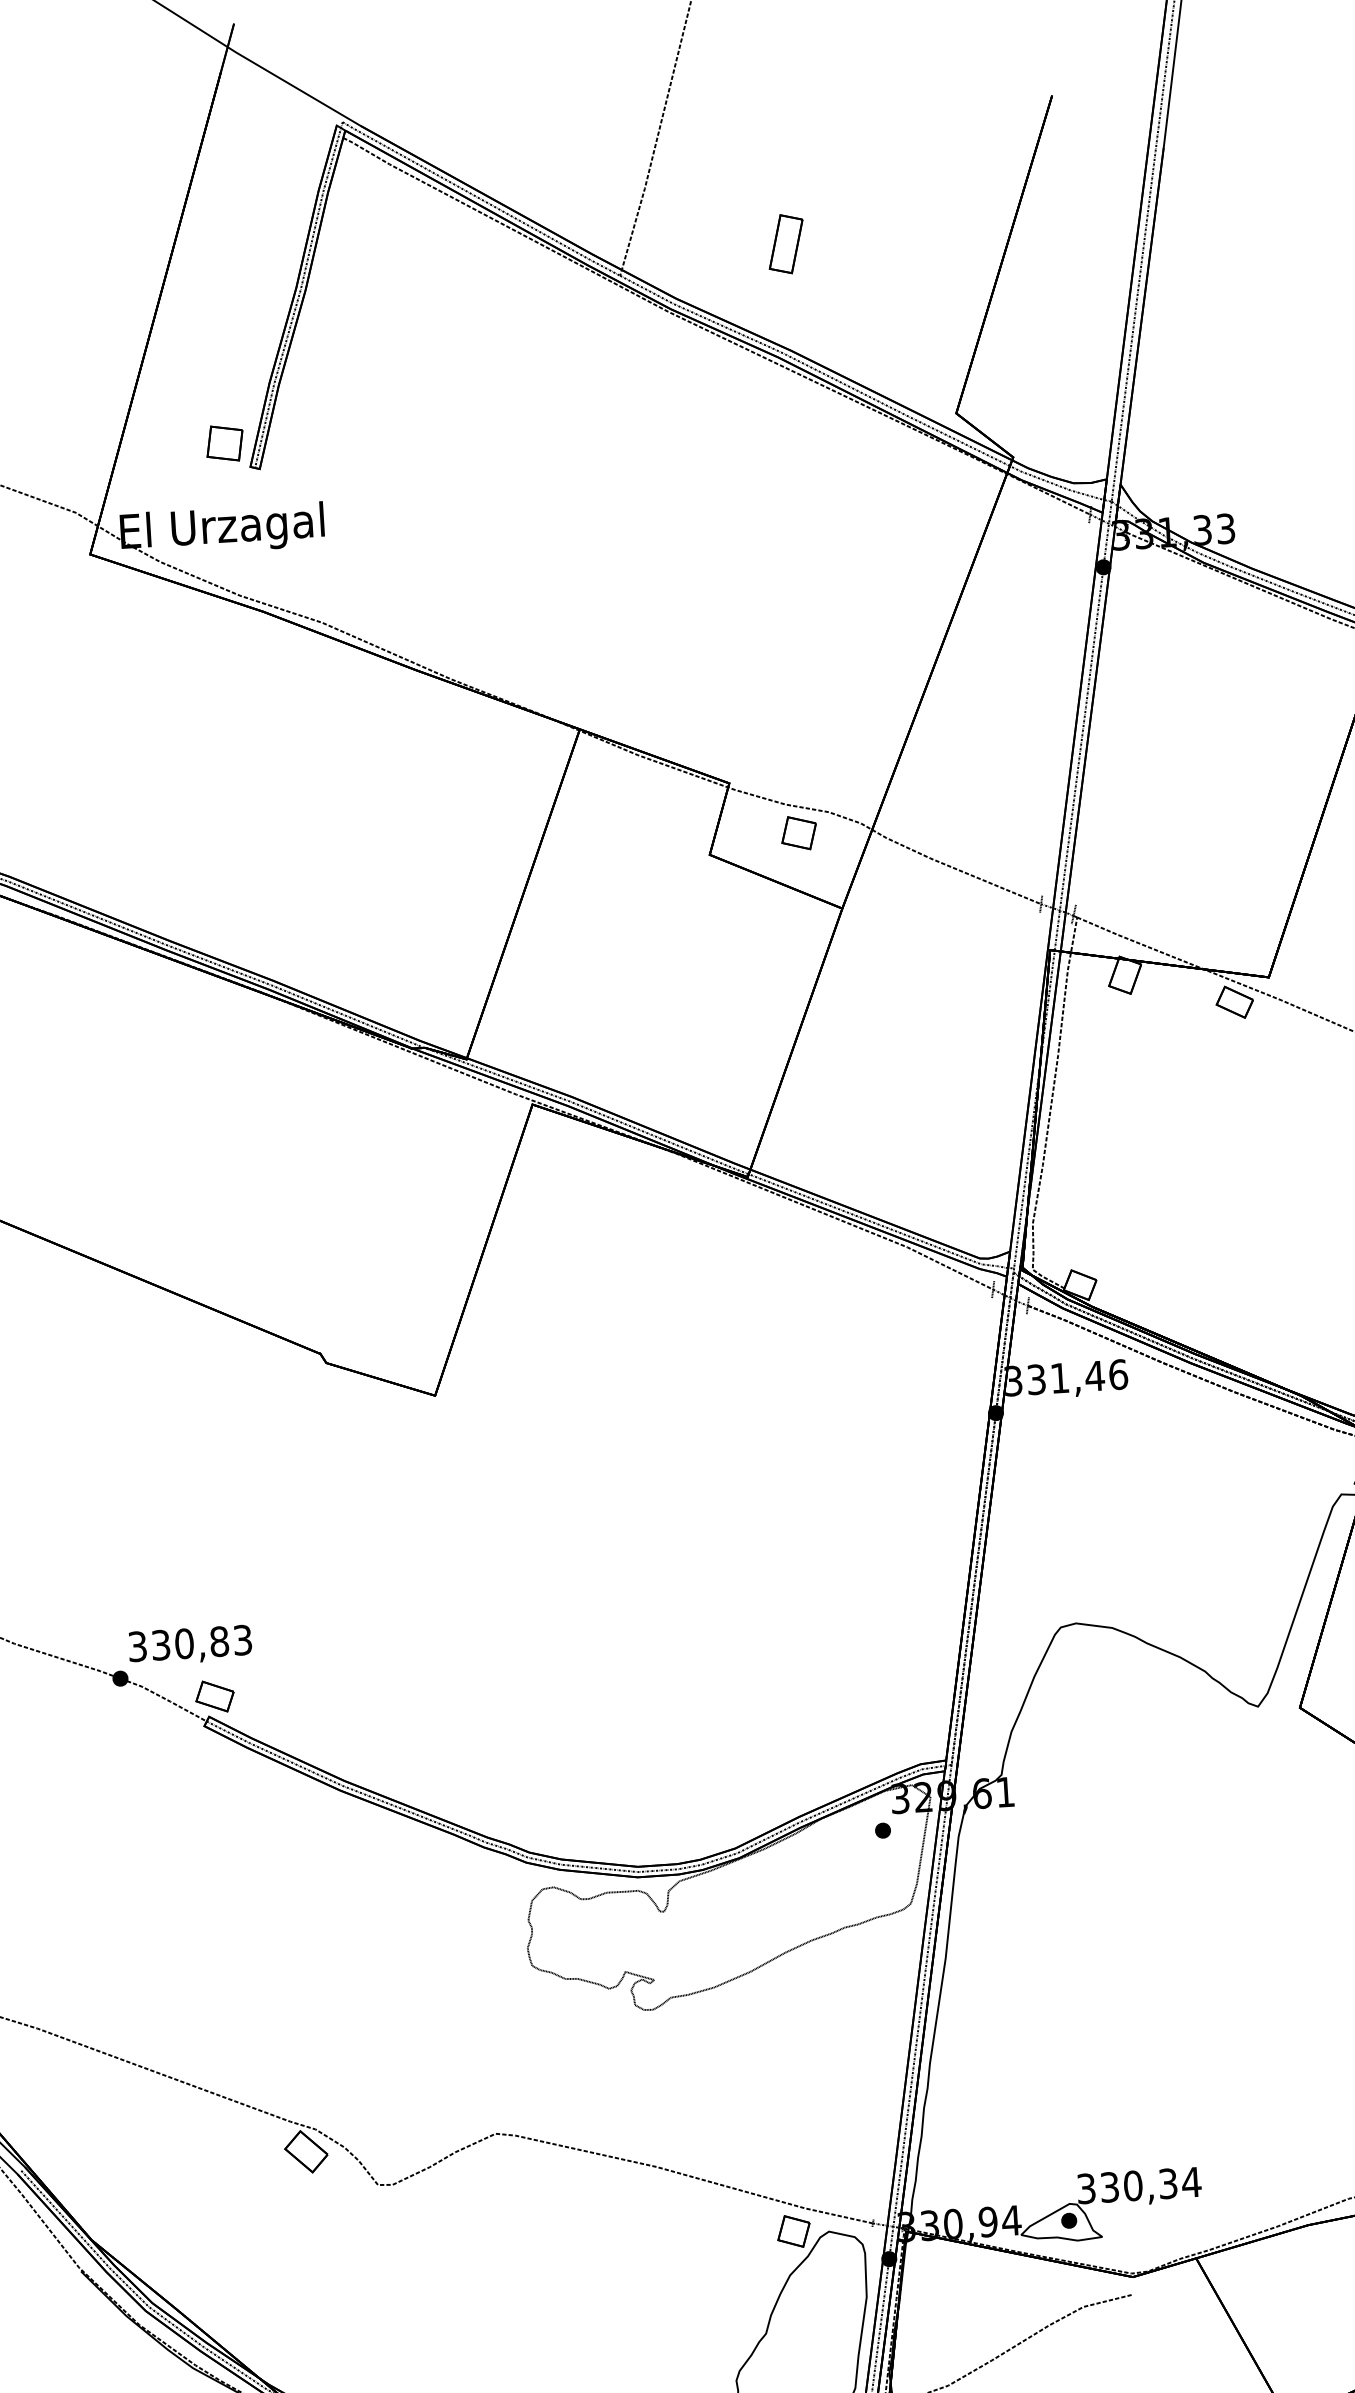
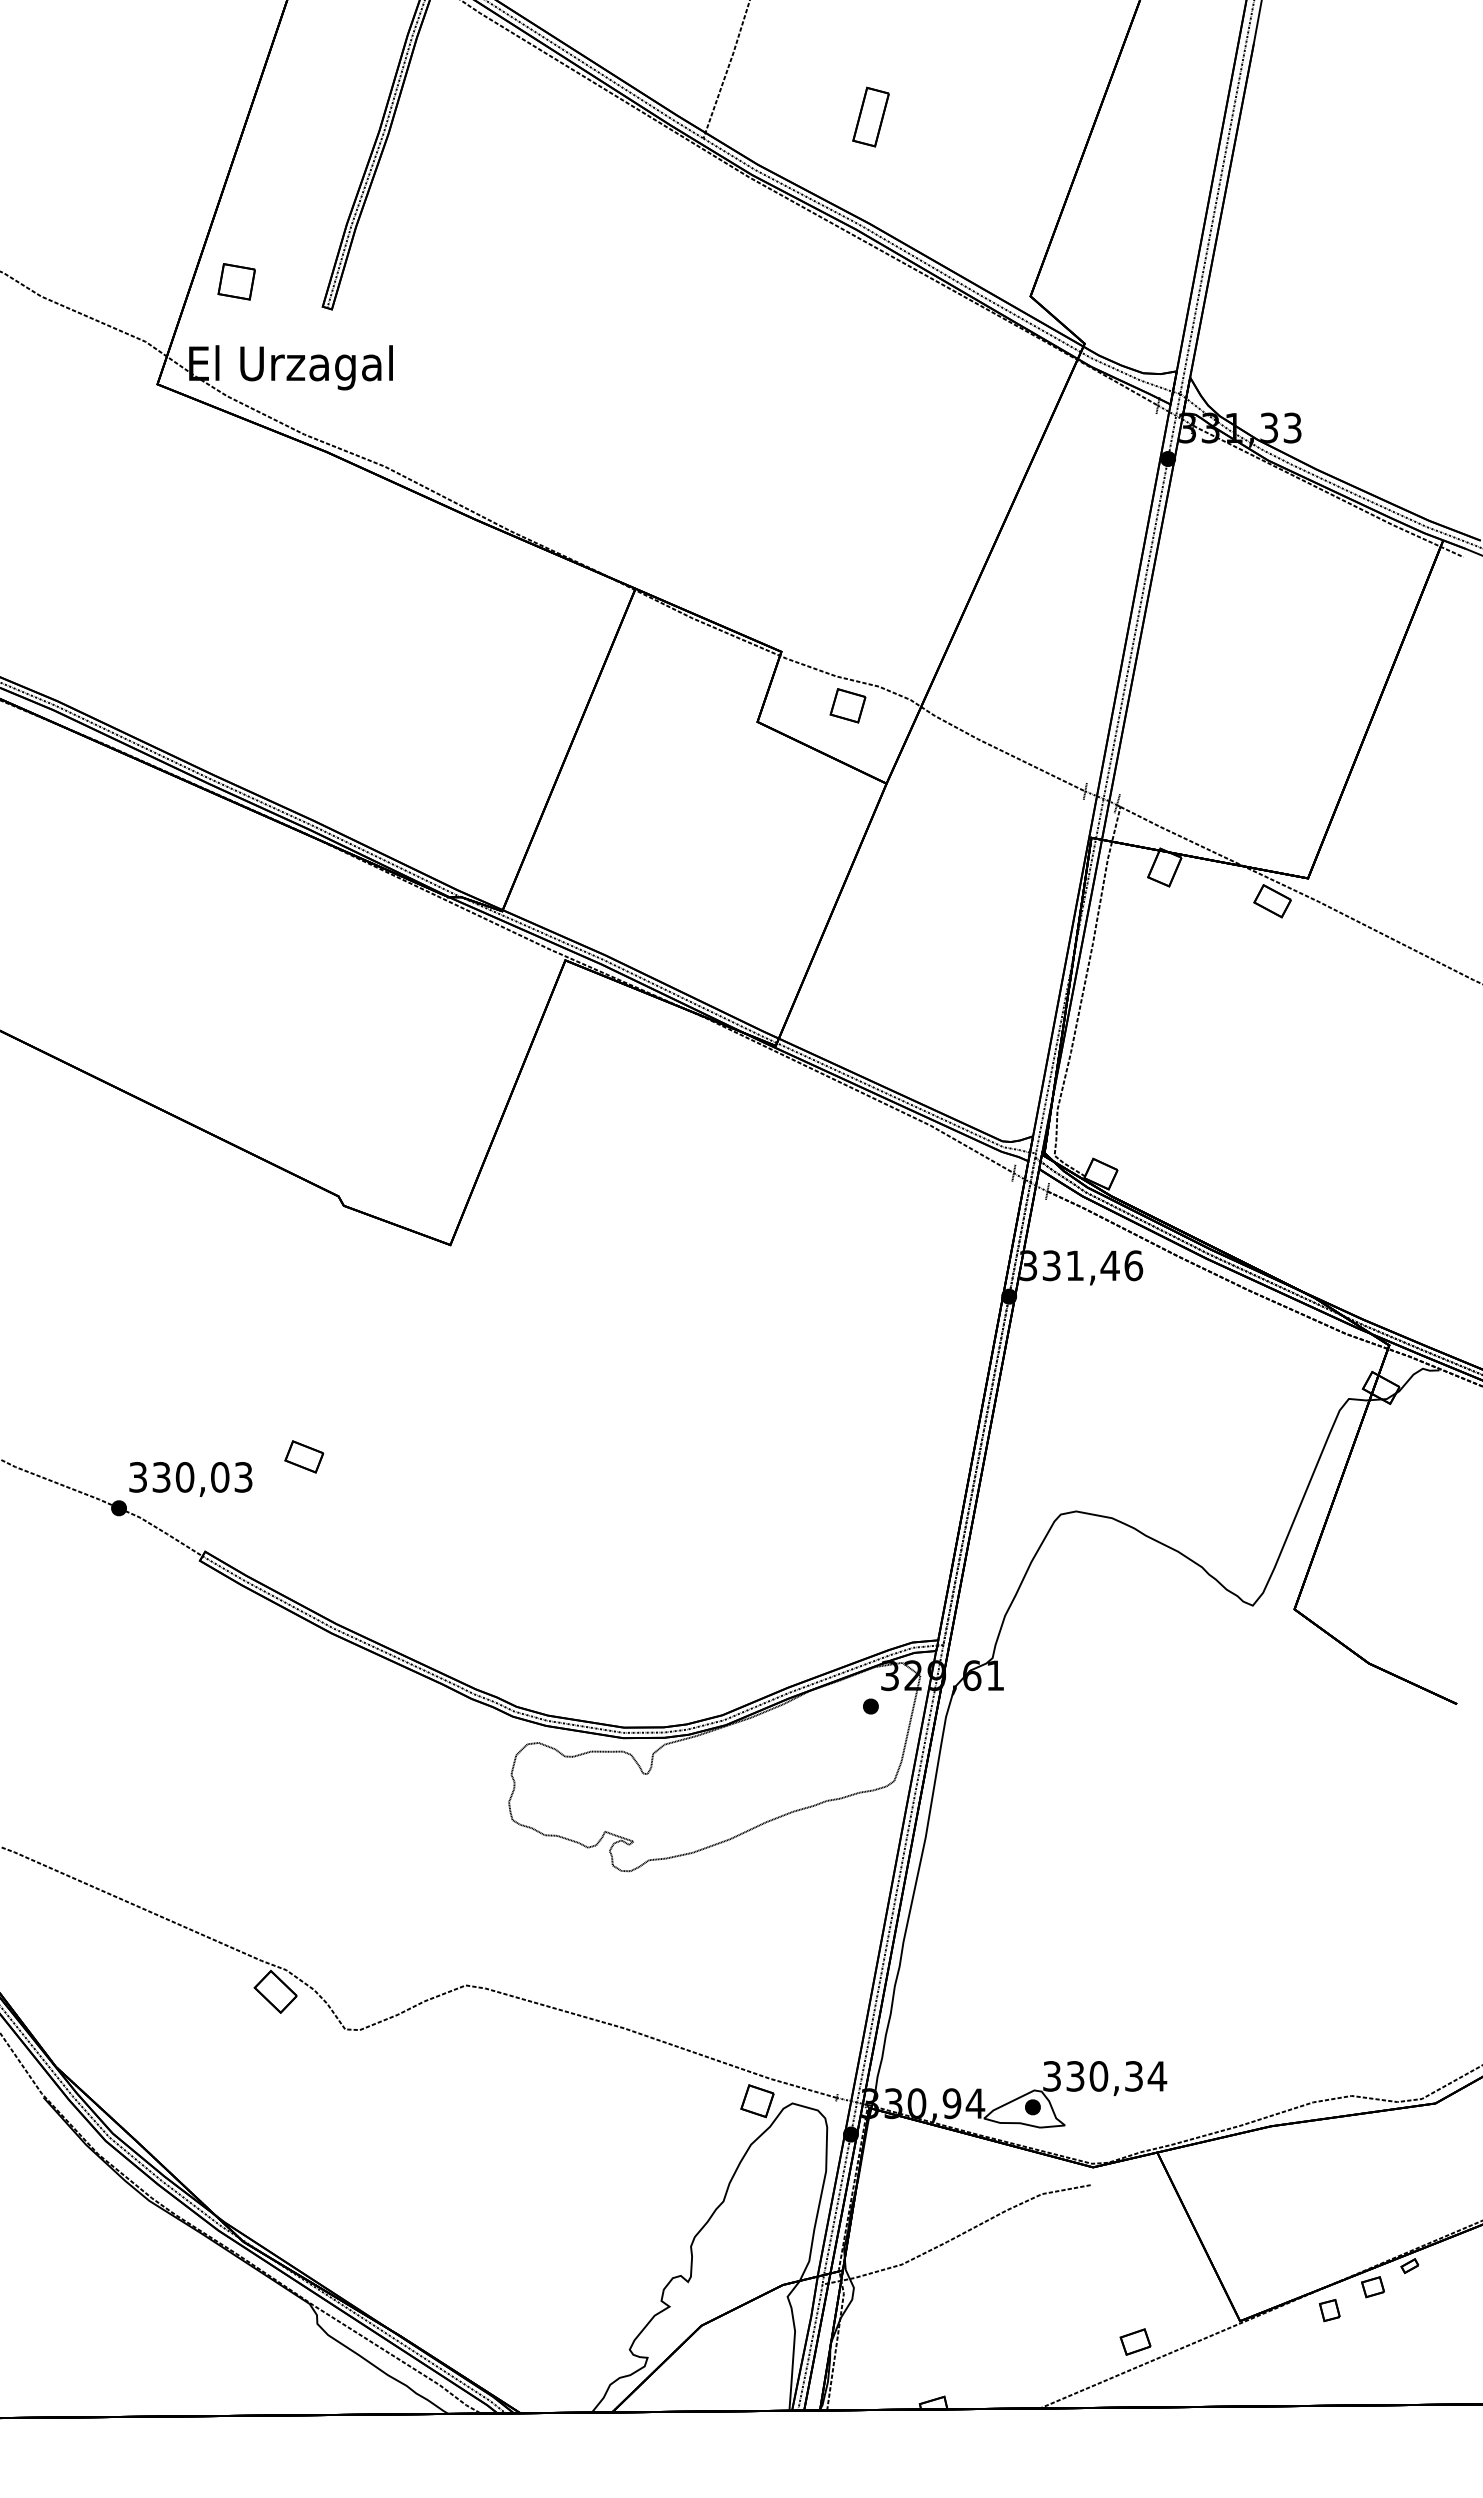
part: (224, 443) -> (236, 281), moved
text: (219, 1641) -> (220, 1477), 330,83 -> 330,03
part: (215, 1696) -> (304, 1456), moved

